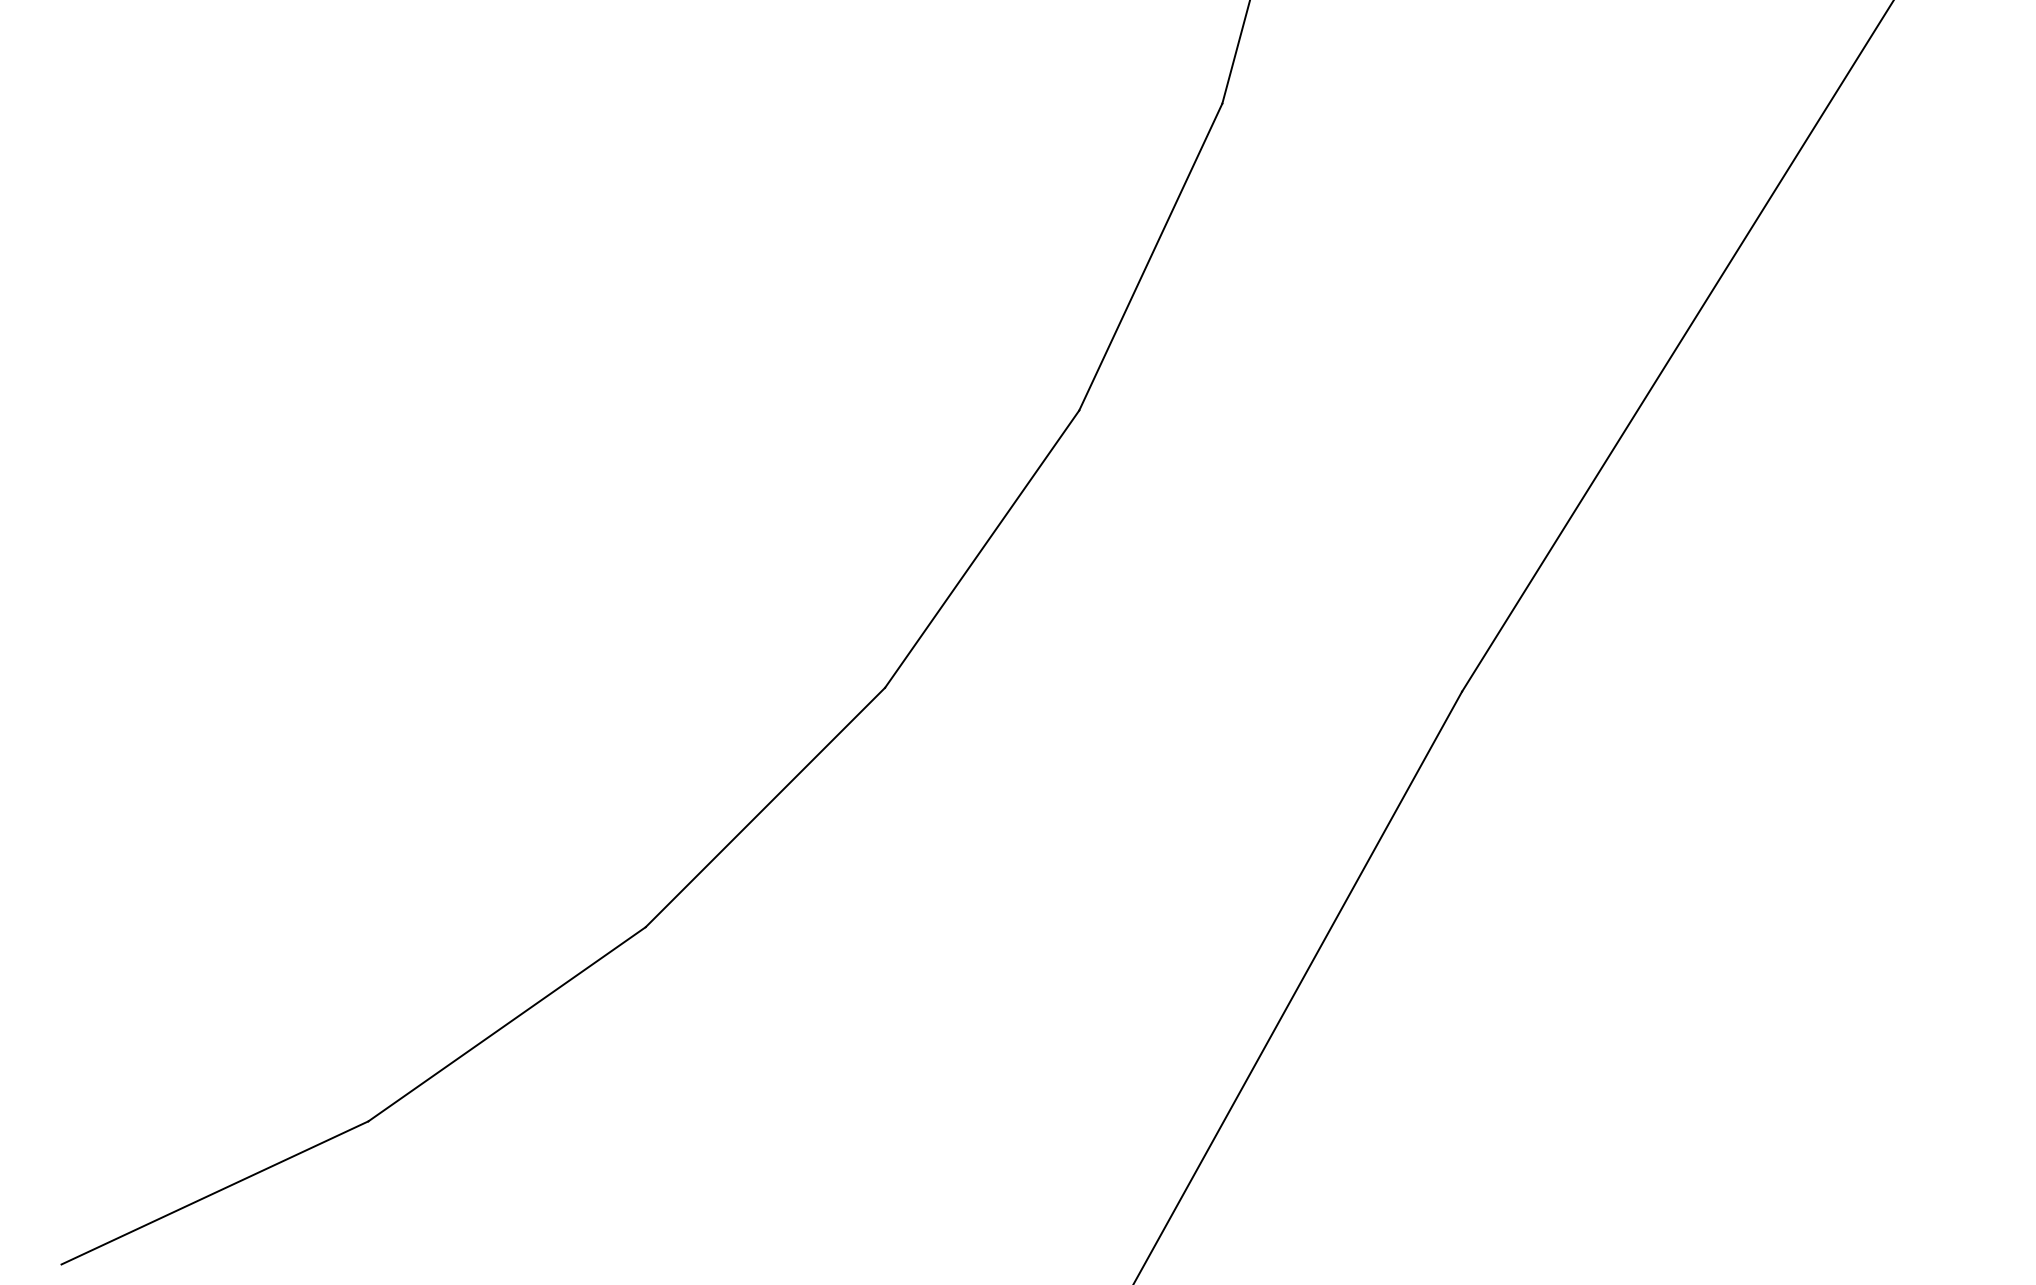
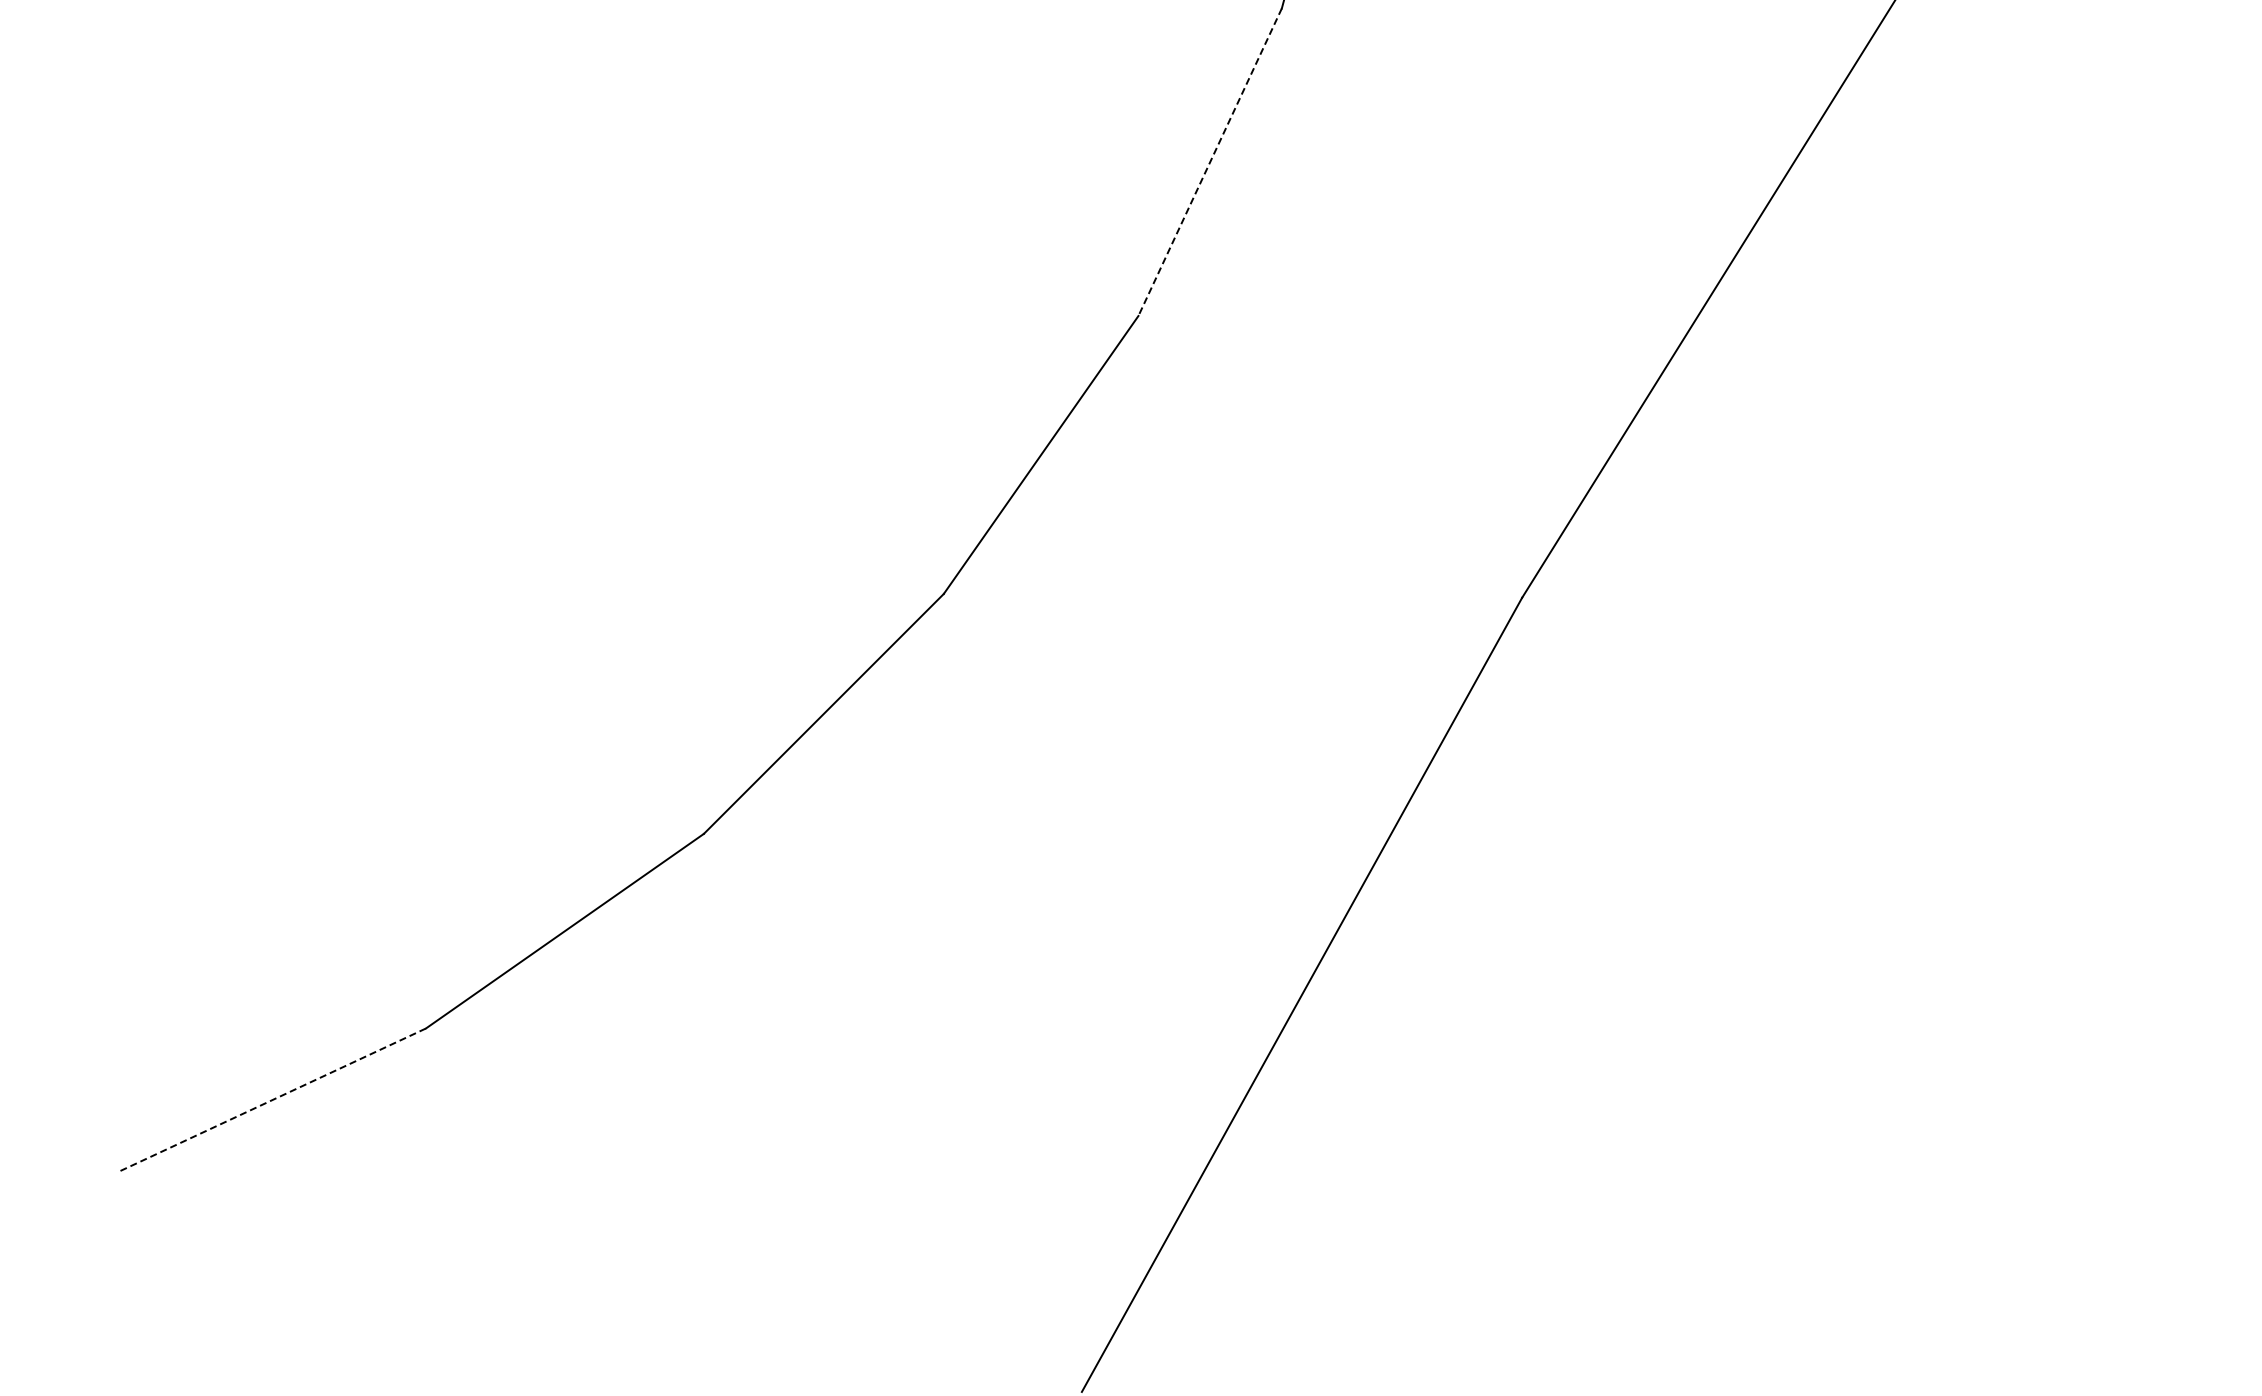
line: (1151, 257) -> (1210, 162), solid -> dashed
line: (215, 1193) -> (272, 1100), solid -> dashed

